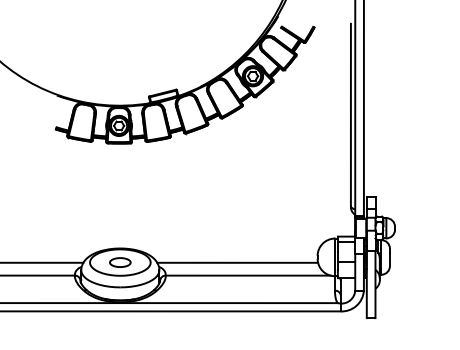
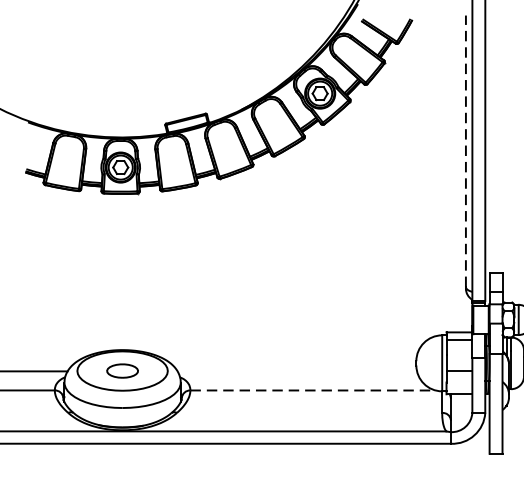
line: (350, 114) -> (465, 150), solid -> dashed
line: (237, 262) -> (297, 370), removed
line: (248, 275) -> (313, 390), solid -> dashed

